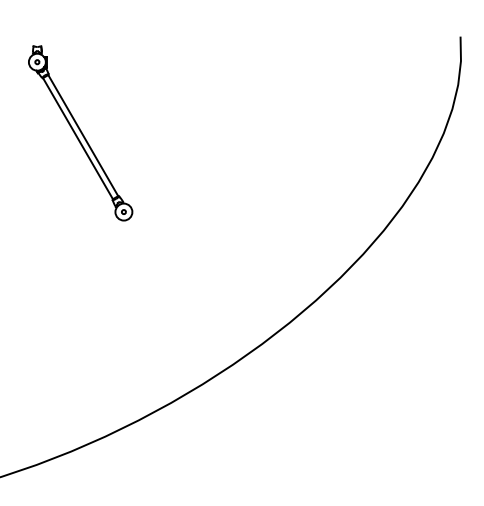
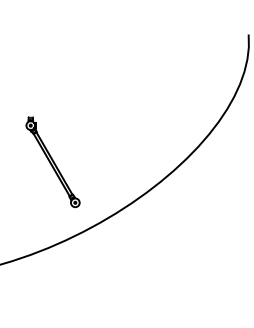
part: (79, 133) -> (52, 162), moved

